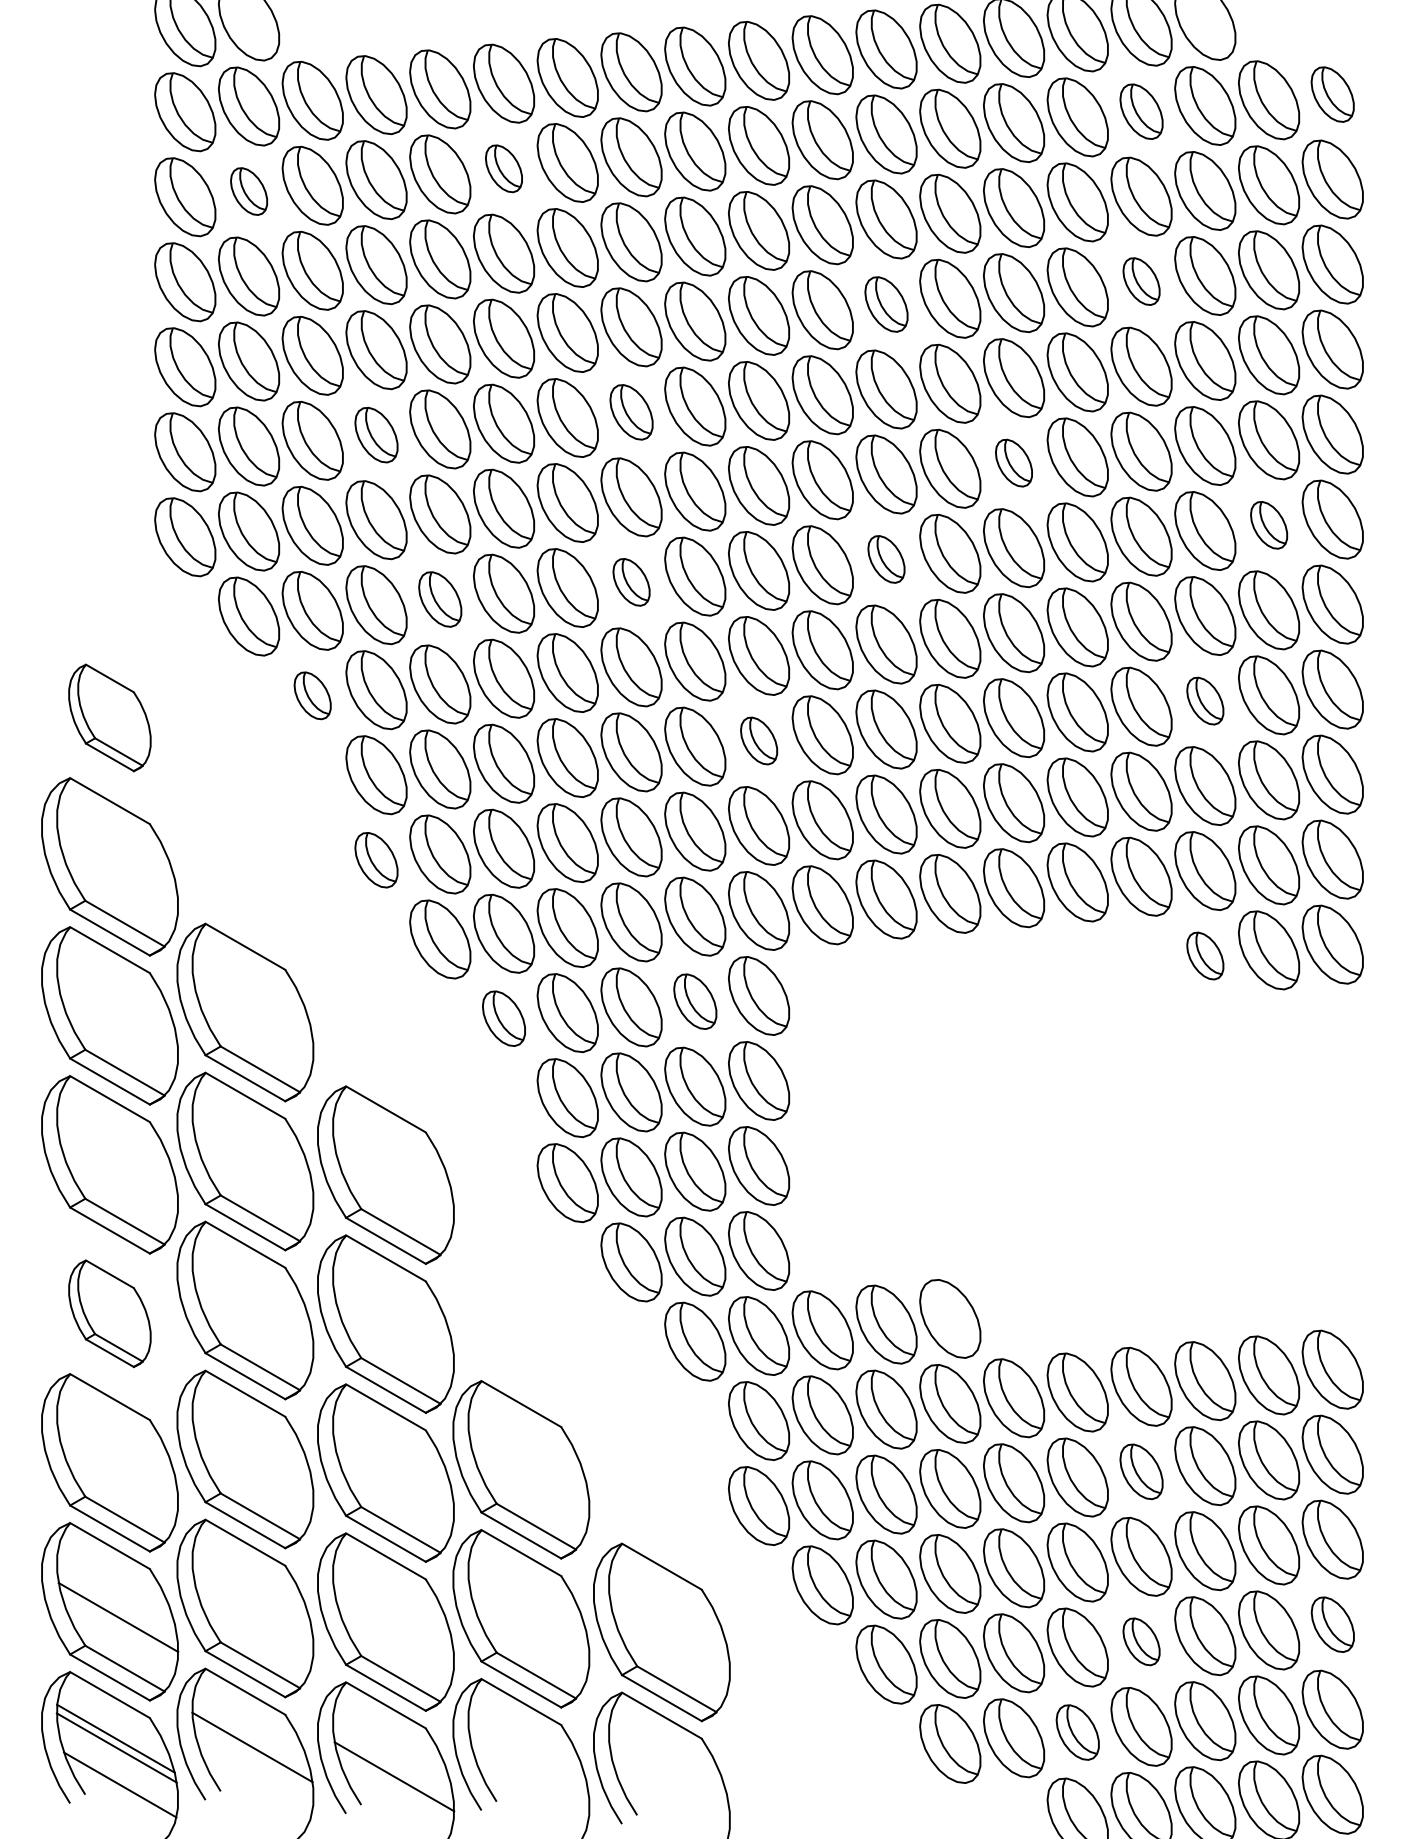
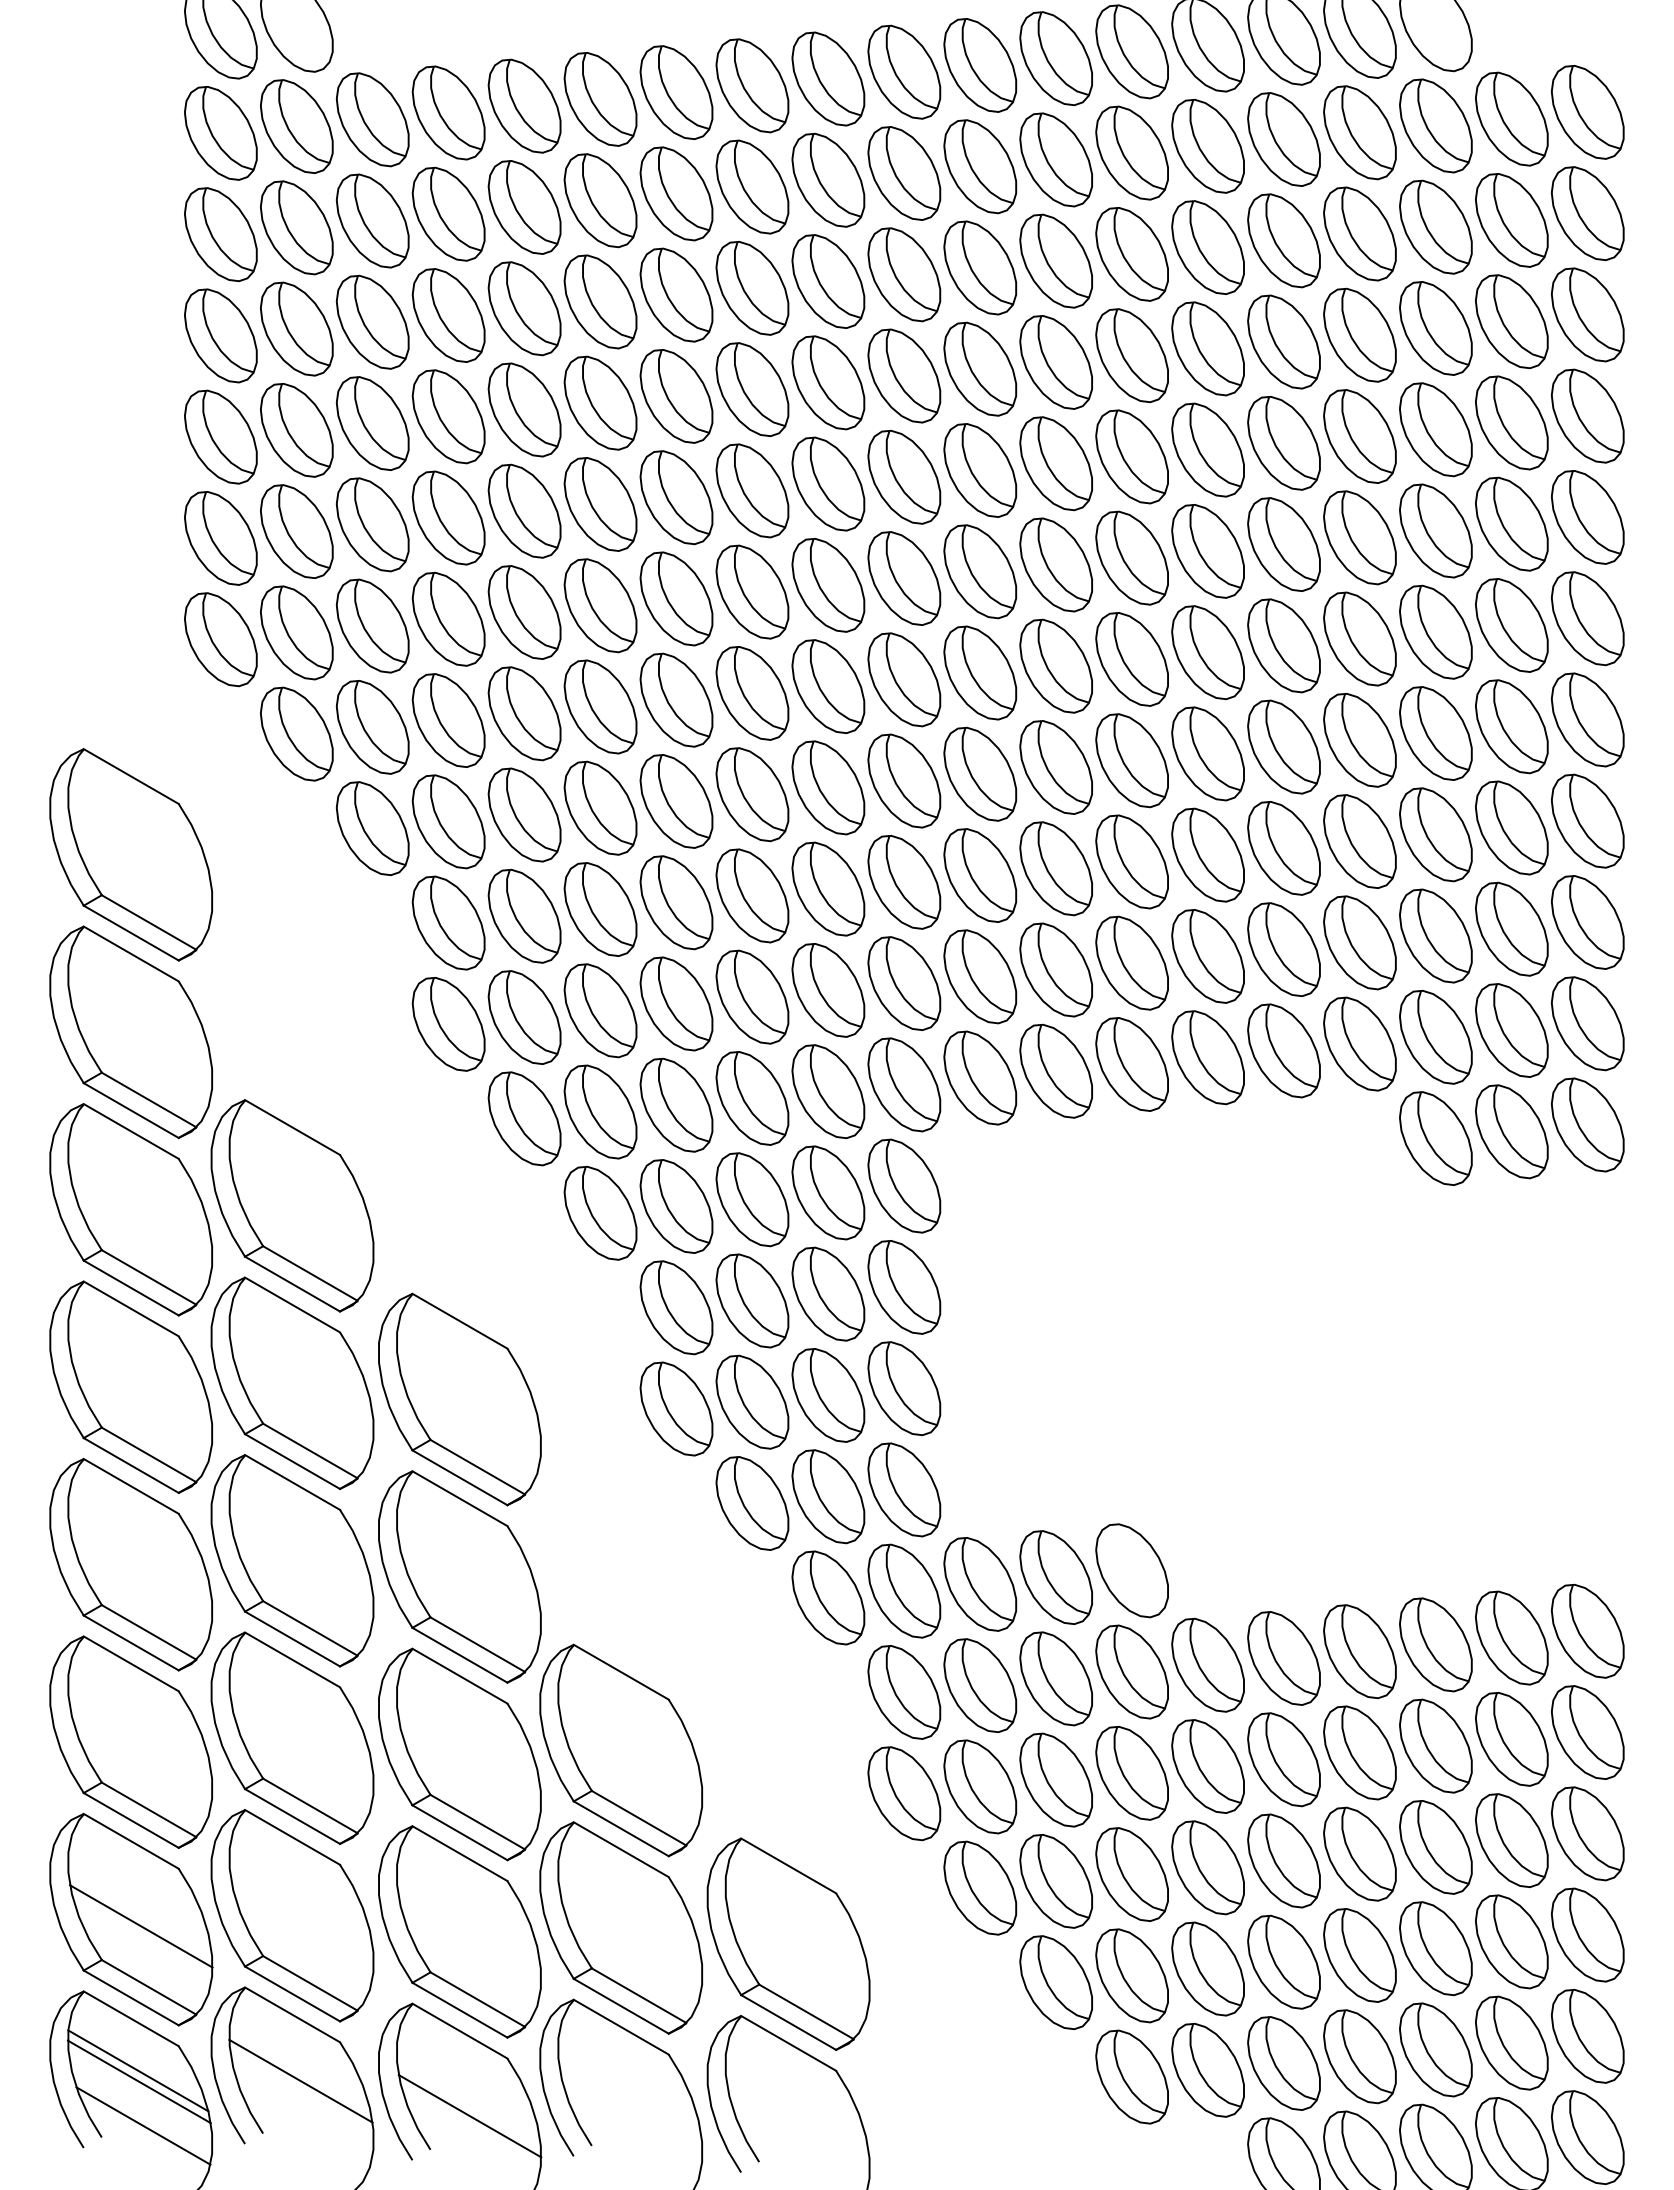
part: (1332, 94) -> (1587, 112), size x1.43
part: (1141, 111) -> (1359, 132), size x1.43
part: (503, 168) -> (600, 200), size x1.67
part: (248, 191) -> (296, 227), size x1.67
part: (1141, 281) -> (1359, 334), size x1.67
part: (885, 304) -> (1055, 362), size x1.43
part: (631, 412) -> (752, 490), size x1.43
part: (376, 434) -> (448, 517), size x1.43
part: (1013, 463) -> (1207, 551), size x1.67
part: (1268, 525) -> (1511, 625), size x1.67
part: (885, 558) -> (1055, 665), size x1.67
part: (631, 582) -> (752, 693), size x1.67
part: (440, 599) -> (524, 713), size x1.43
part: (312, 695) -> (372, 828), size x1.67
part: (1204, 700) -> (1435, 834), size x1.67
part: (109, 717) -> (130, 854), size x1.67
part: (759, 741) -> (904, 882), size x1.67
part: (376, 860) -> (448, 1024), size x1.43
part: (1204, 956) -> (1435, 1138), size x1.67
part: (695, 1001) -> (828, 1192), size x1.43
part: (503, 1018) -> (600, 1212), size x1.43
part: (109, 1313) -> (130, 1564), size x1.67
part: (1141, 1471) -> (1359, 1752), size x1.43
part: (1332, 1624) -> (1587, 1934), size x1.43
part: (1141, 1641) -> (1359, 1955), size x1.67
part: (1077, 1732) -> (1283, 2063), size x1.43

